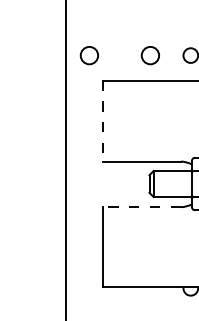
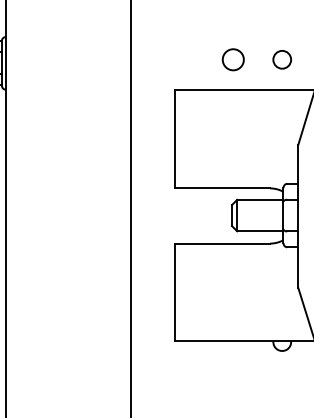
circle: (88, 55) -> (158, 59), removed
line: (102, 121) -> (175, 139), dashed -> solid
line: (141, 207) -> (222, 243), dashed -> solid

